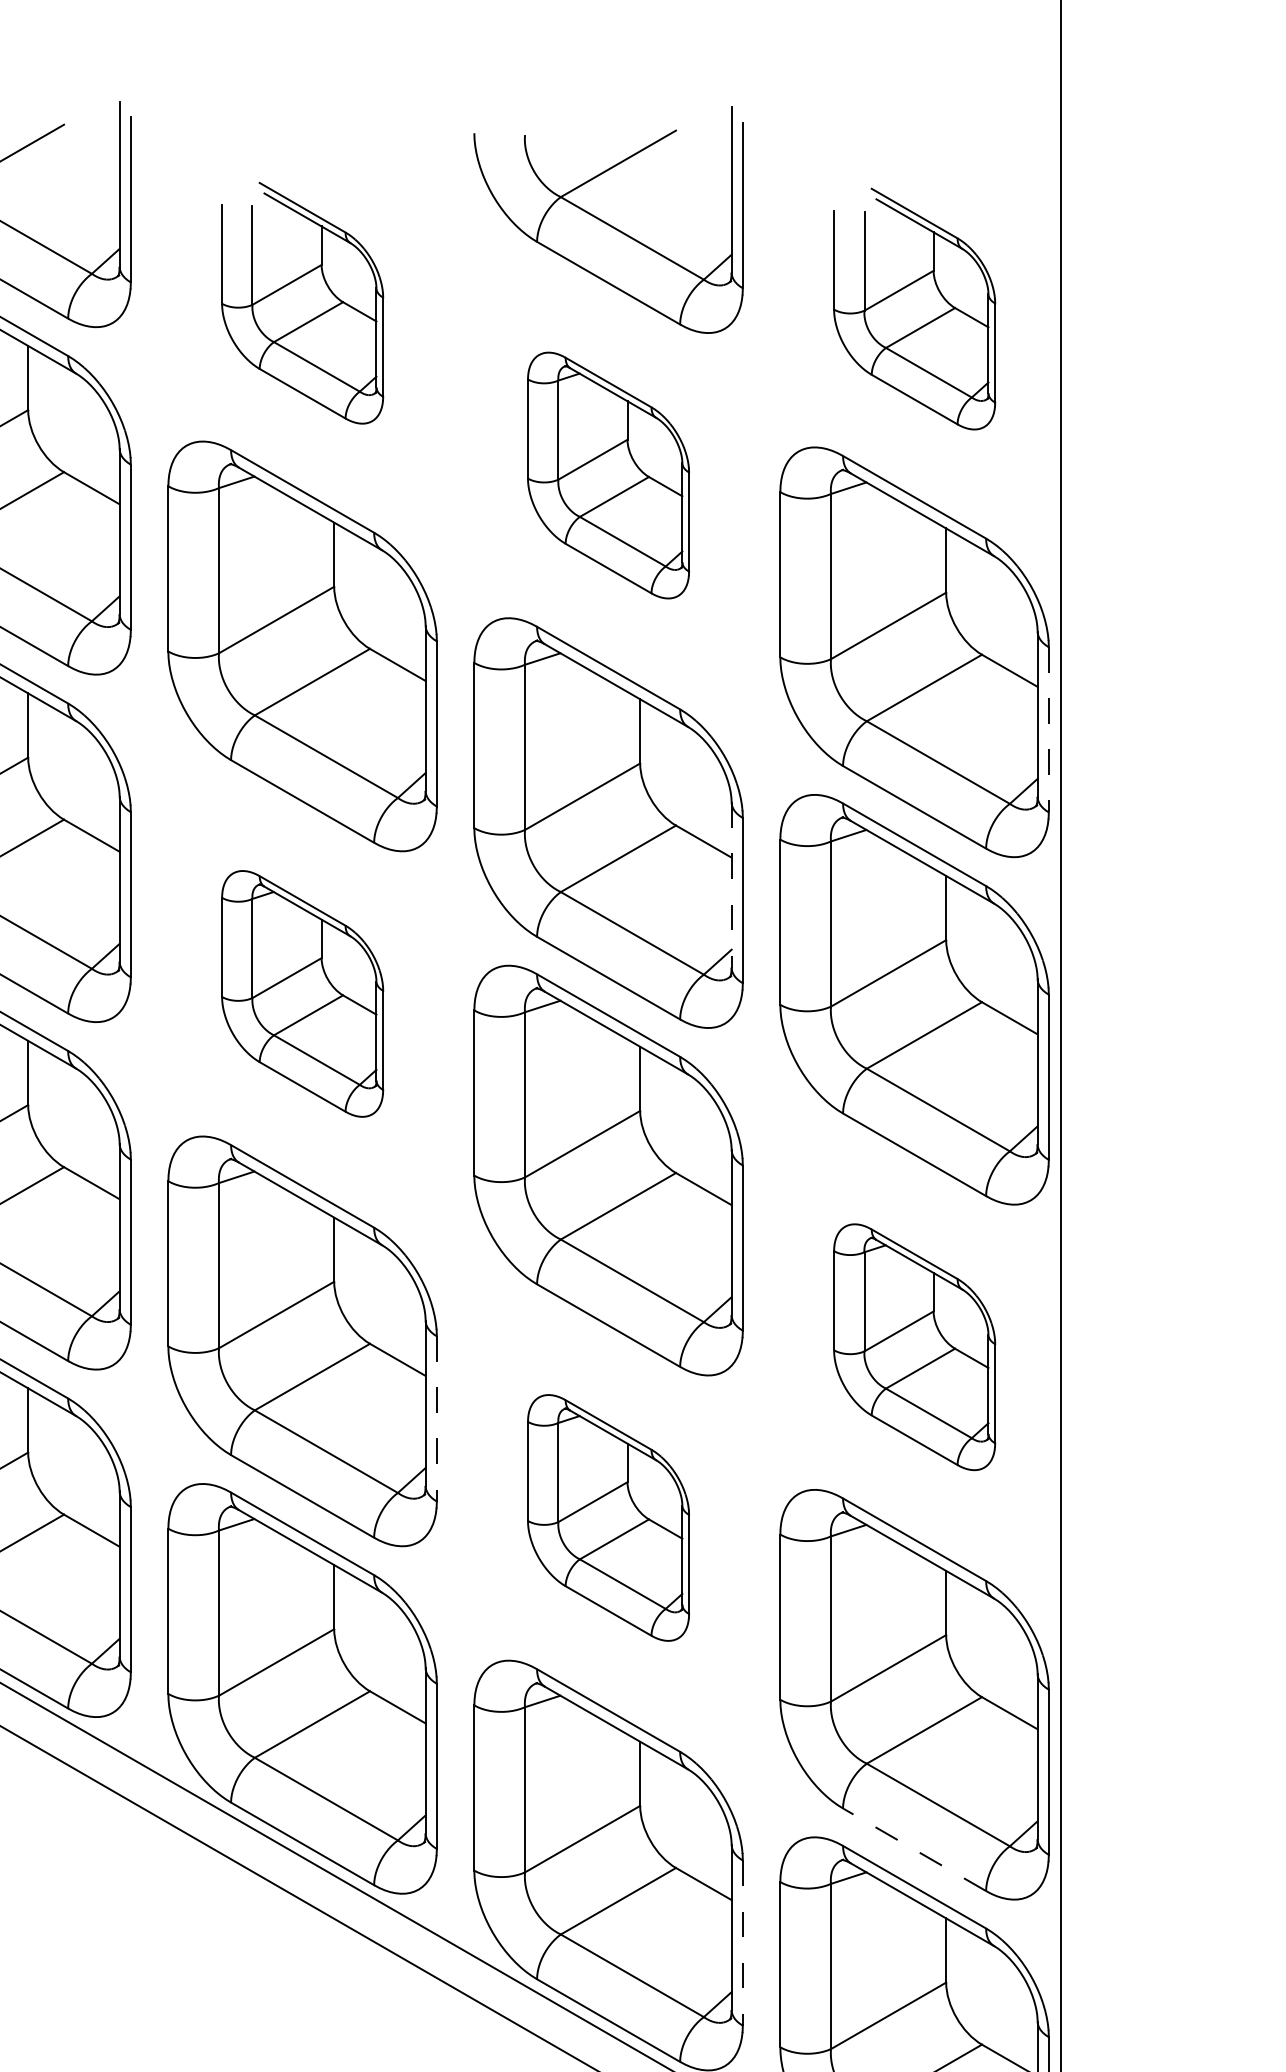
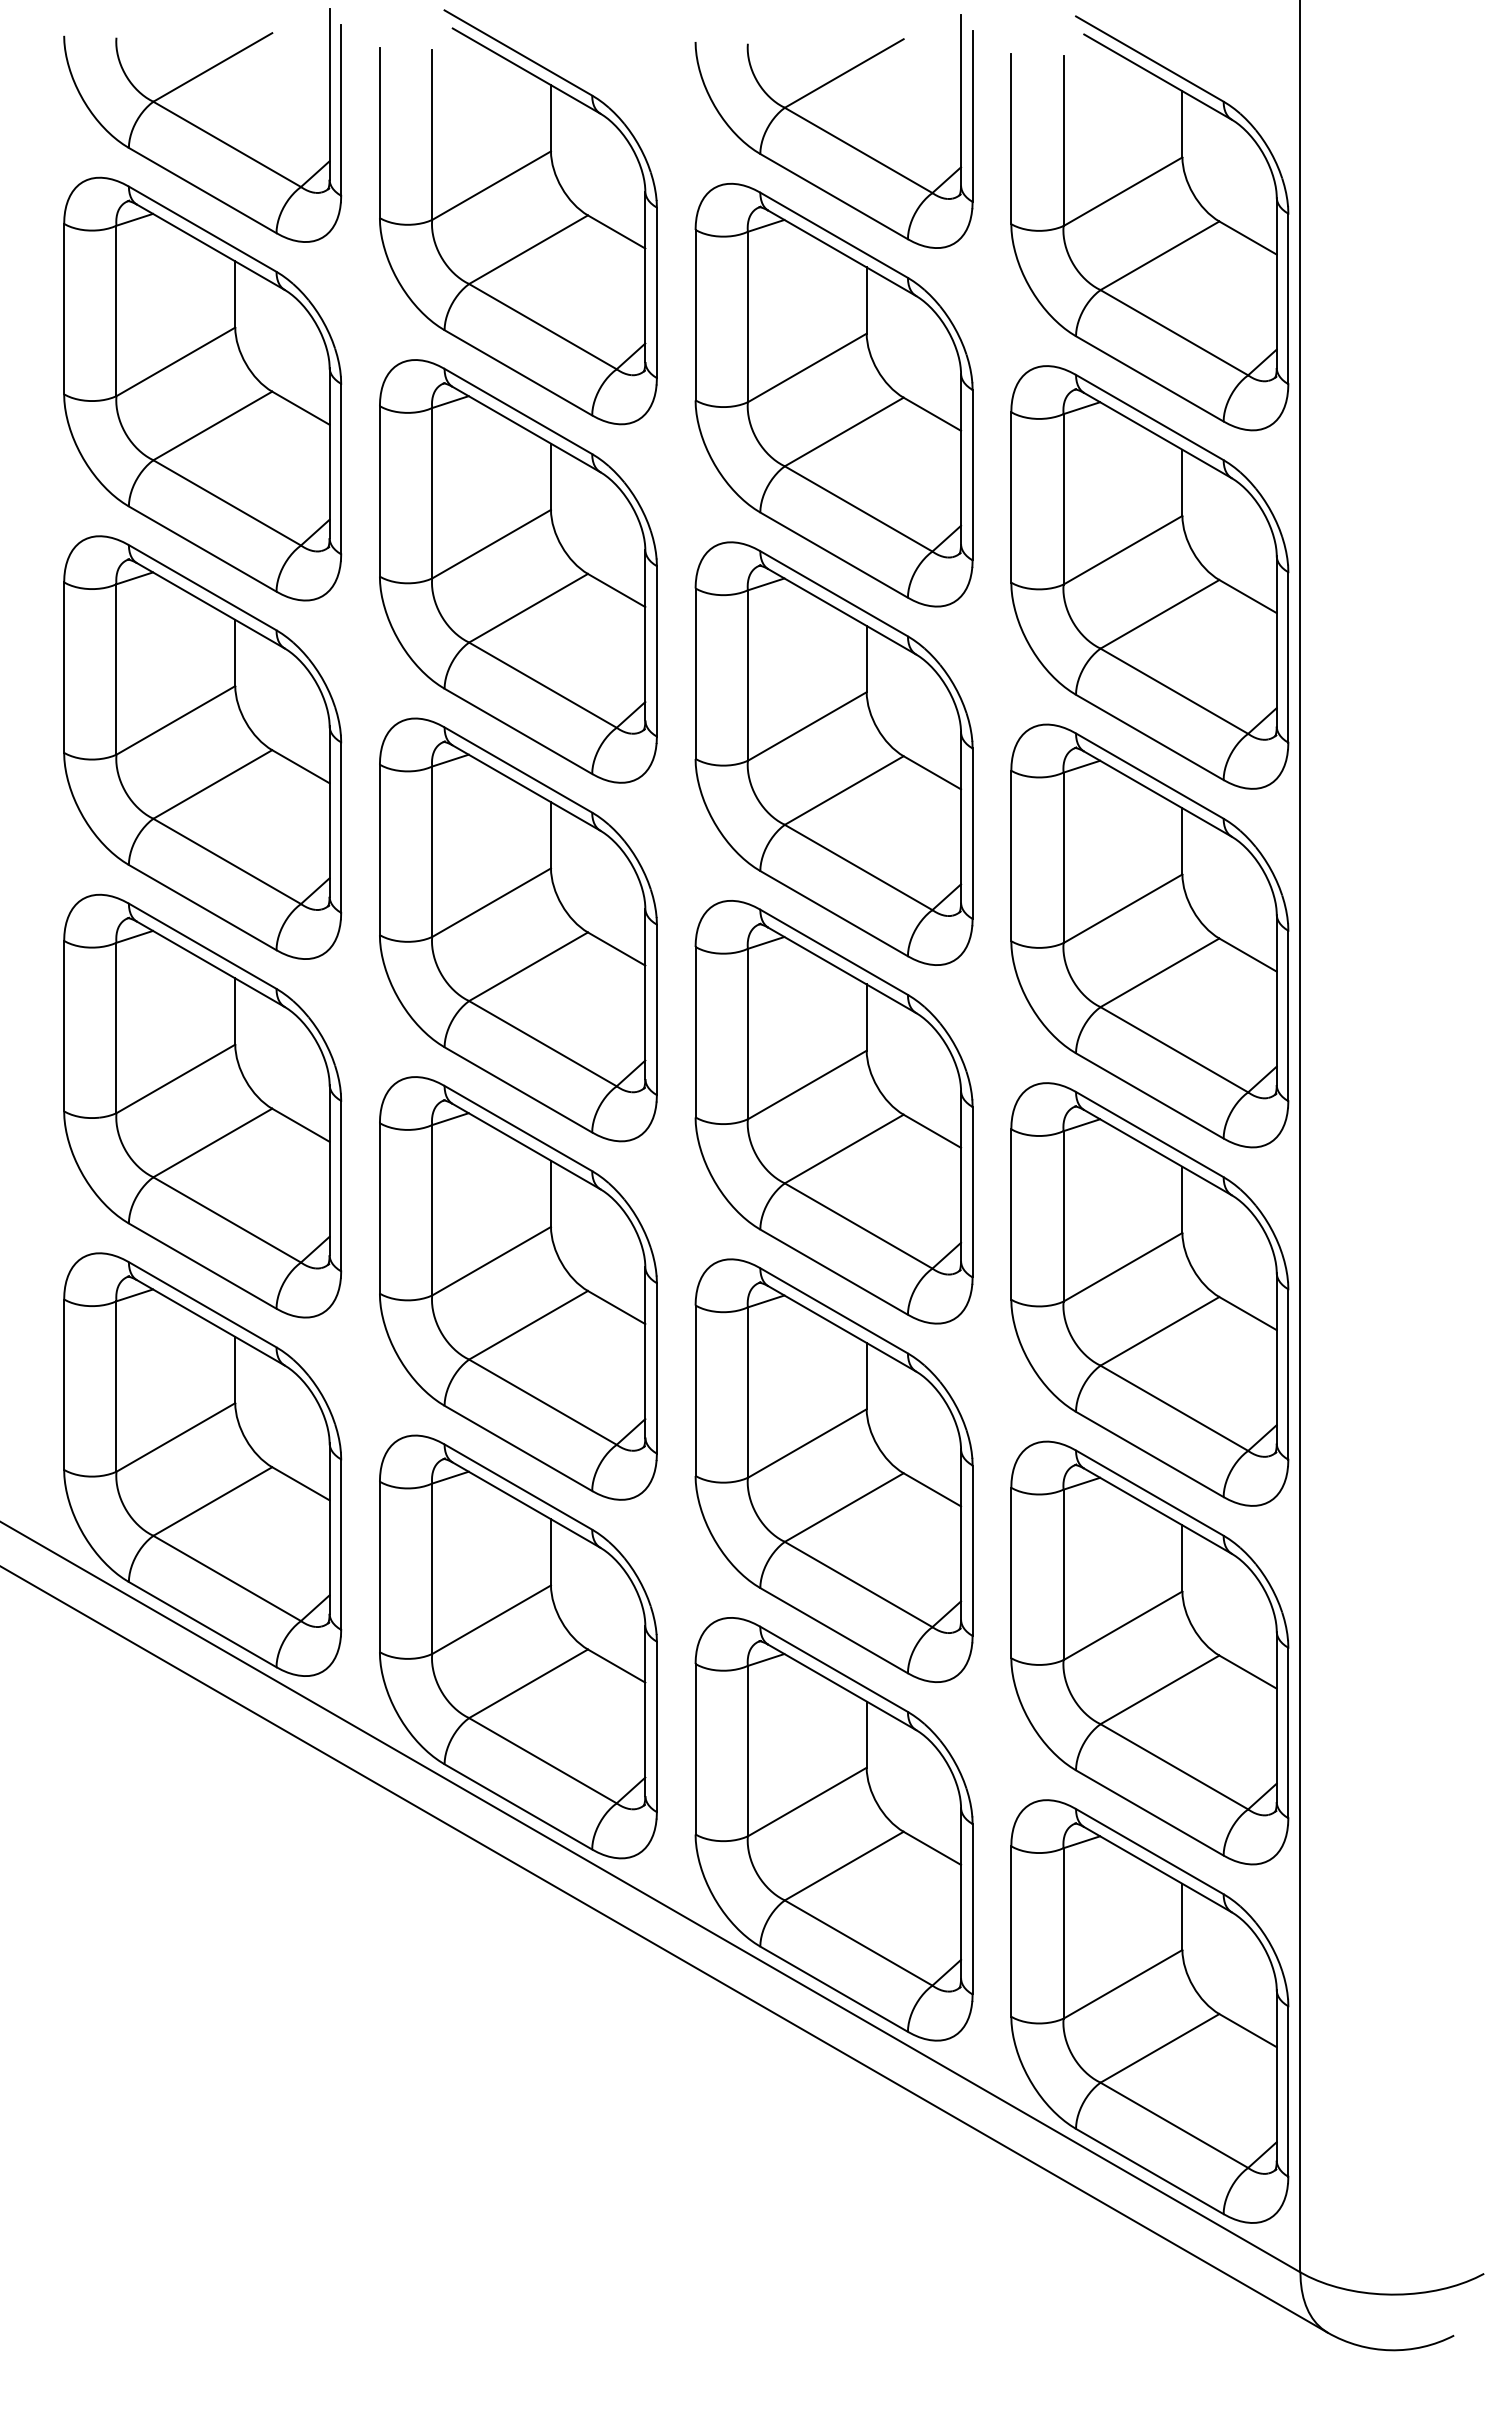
part: (302, 303) -> (518, 217), size x1.67
part: (914, 309) -> (1149, 223), size x1.67
part: (608, 474) -> (833, 394), size x1.67
line: (1048, 729) -> (1288, 657), dashed -> solid
line: (732, 885) -> (961, 818), dashed -> solid
part: (302, 993) -> (518, 929), size x1.67
part: (914, 1347) -> (1149, 1294), size x1.67
line: (436, 1418) -> (656, 1368), dashed -> solid
part: (608, 1517) -> (833, 1470), size x1.67
line: (914, 1849) -> (1149, 1812), dashed -> solid
line: (742, 1943) -> (972, 1909), dashed -> solid

